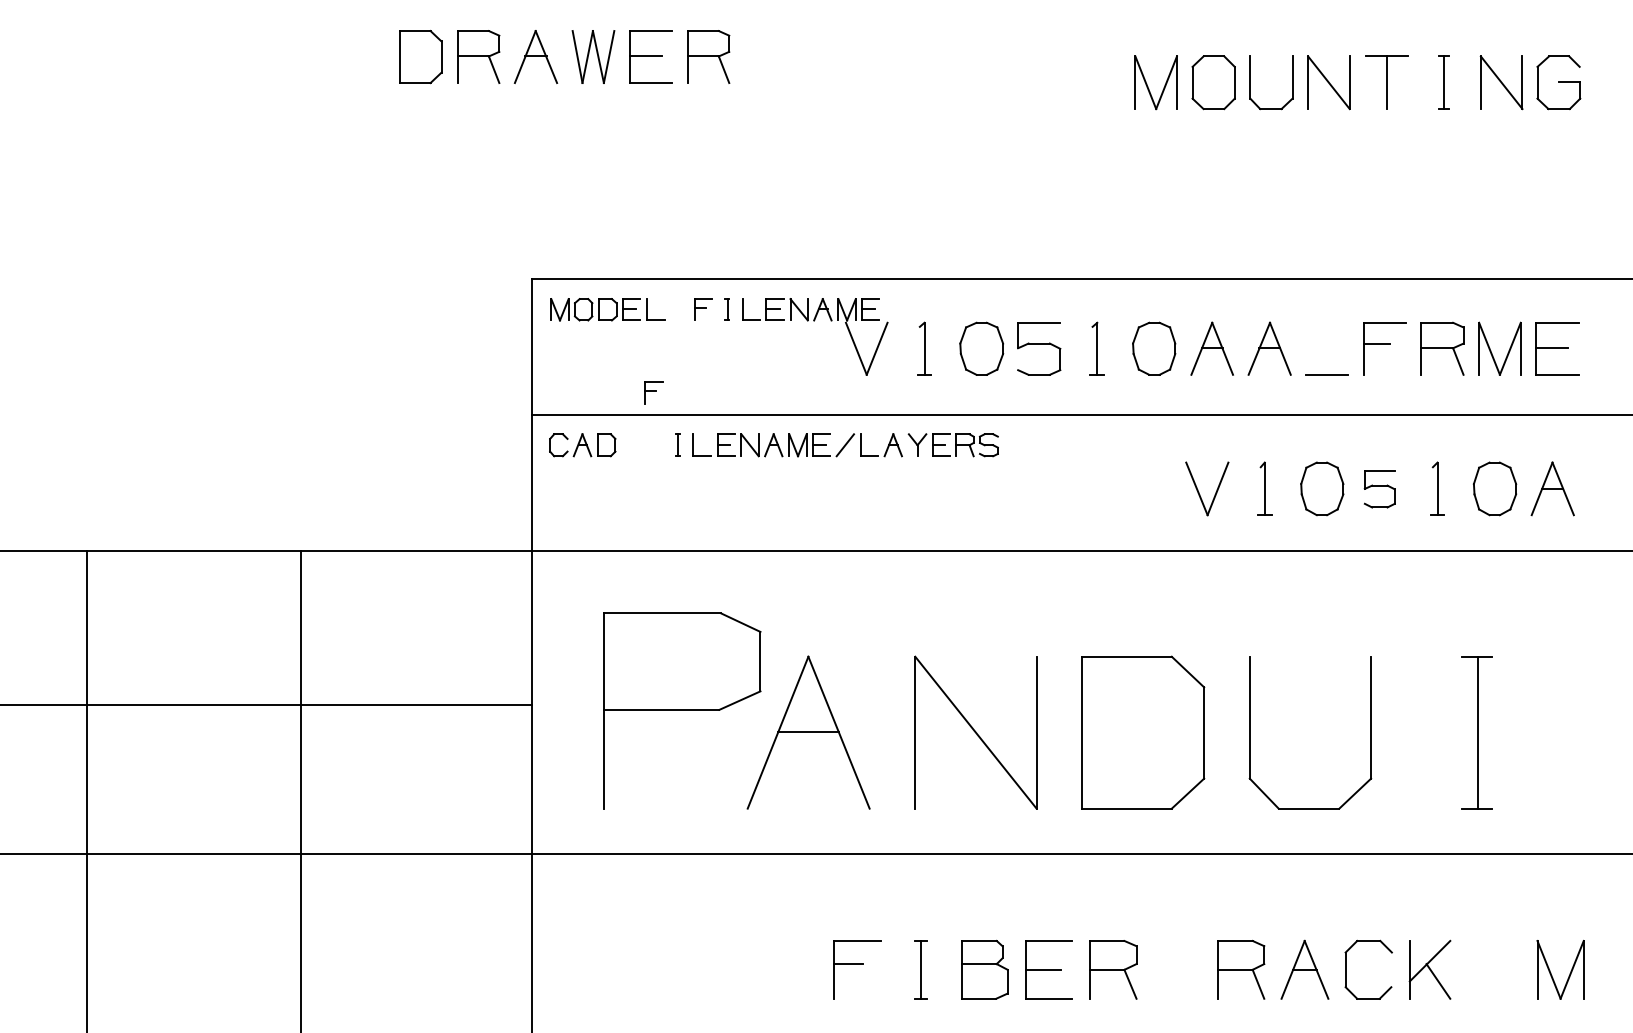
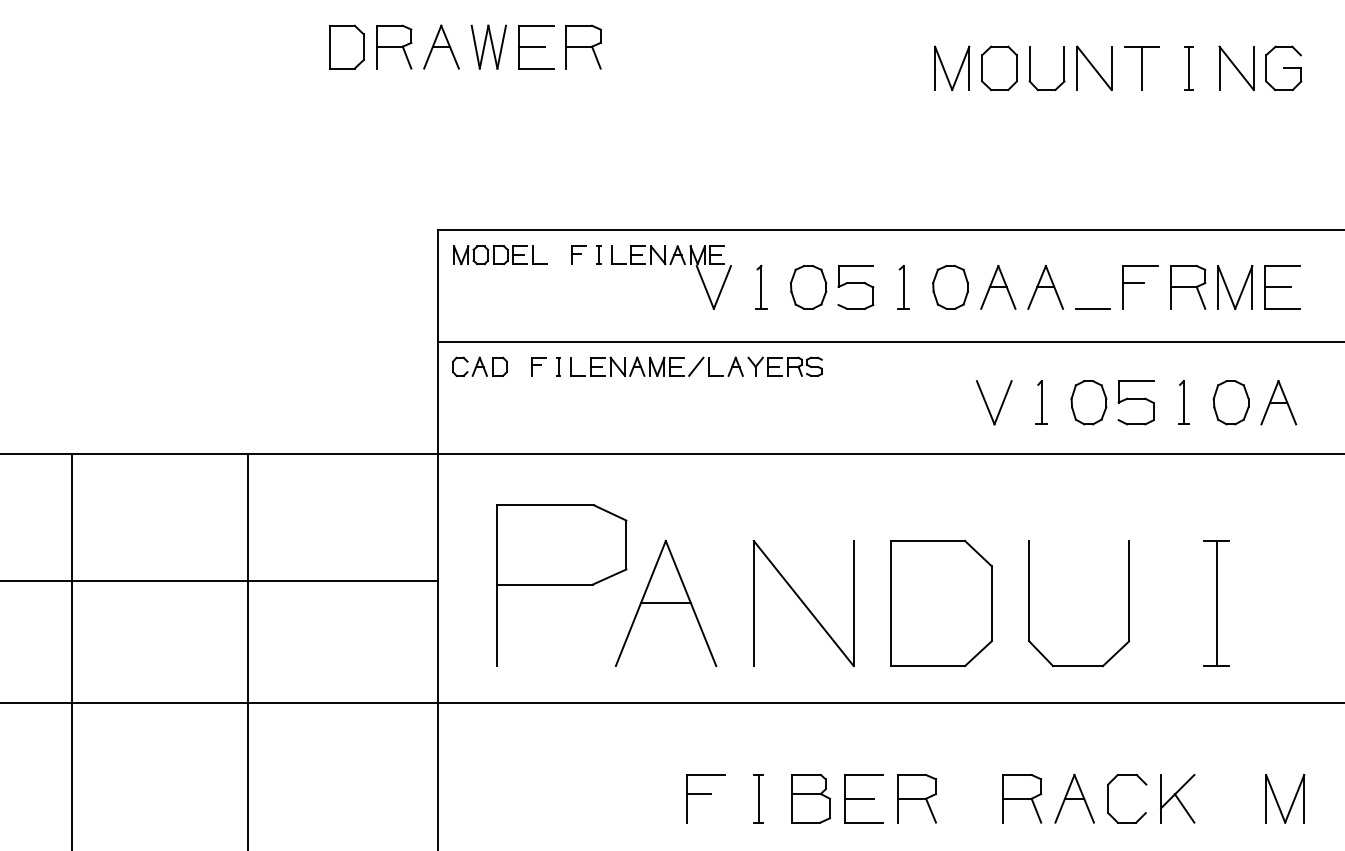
part: (653, 392) -> (538, 366), moved
part: (1379, 489) -> (1136, 403), size x1.43

